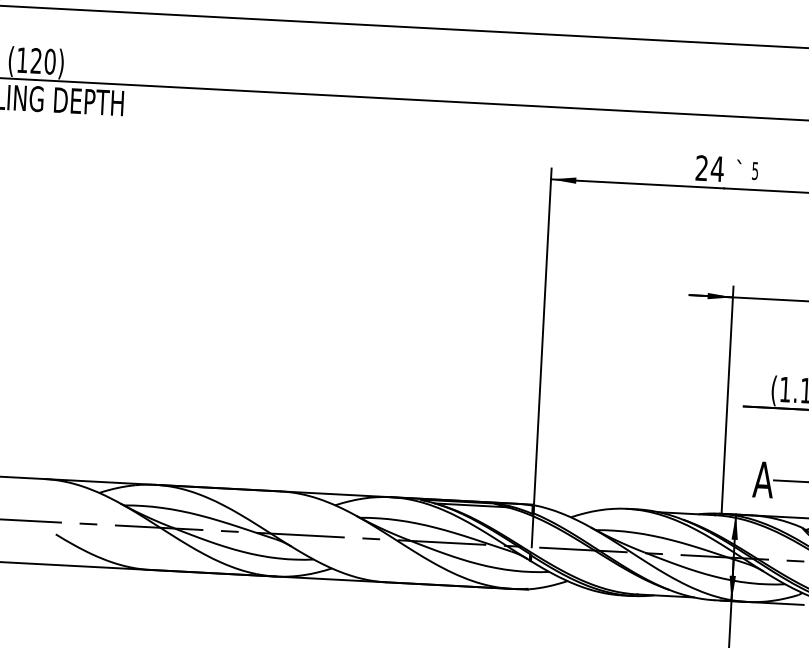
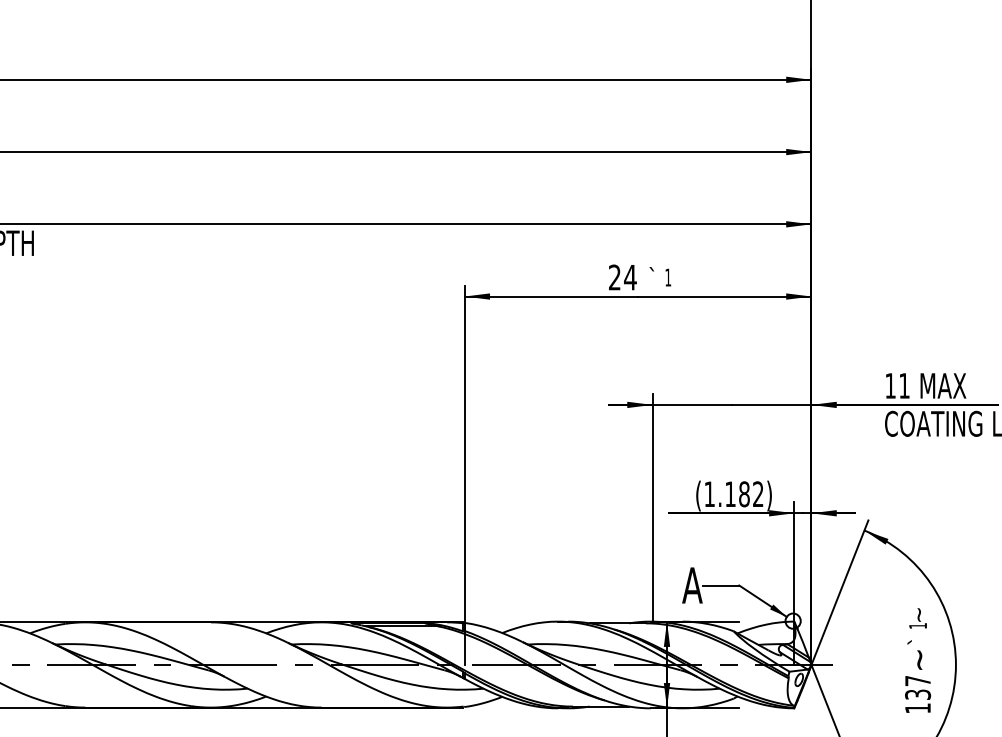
text: (755, 170) -> (668, 277), 5 -> 1

